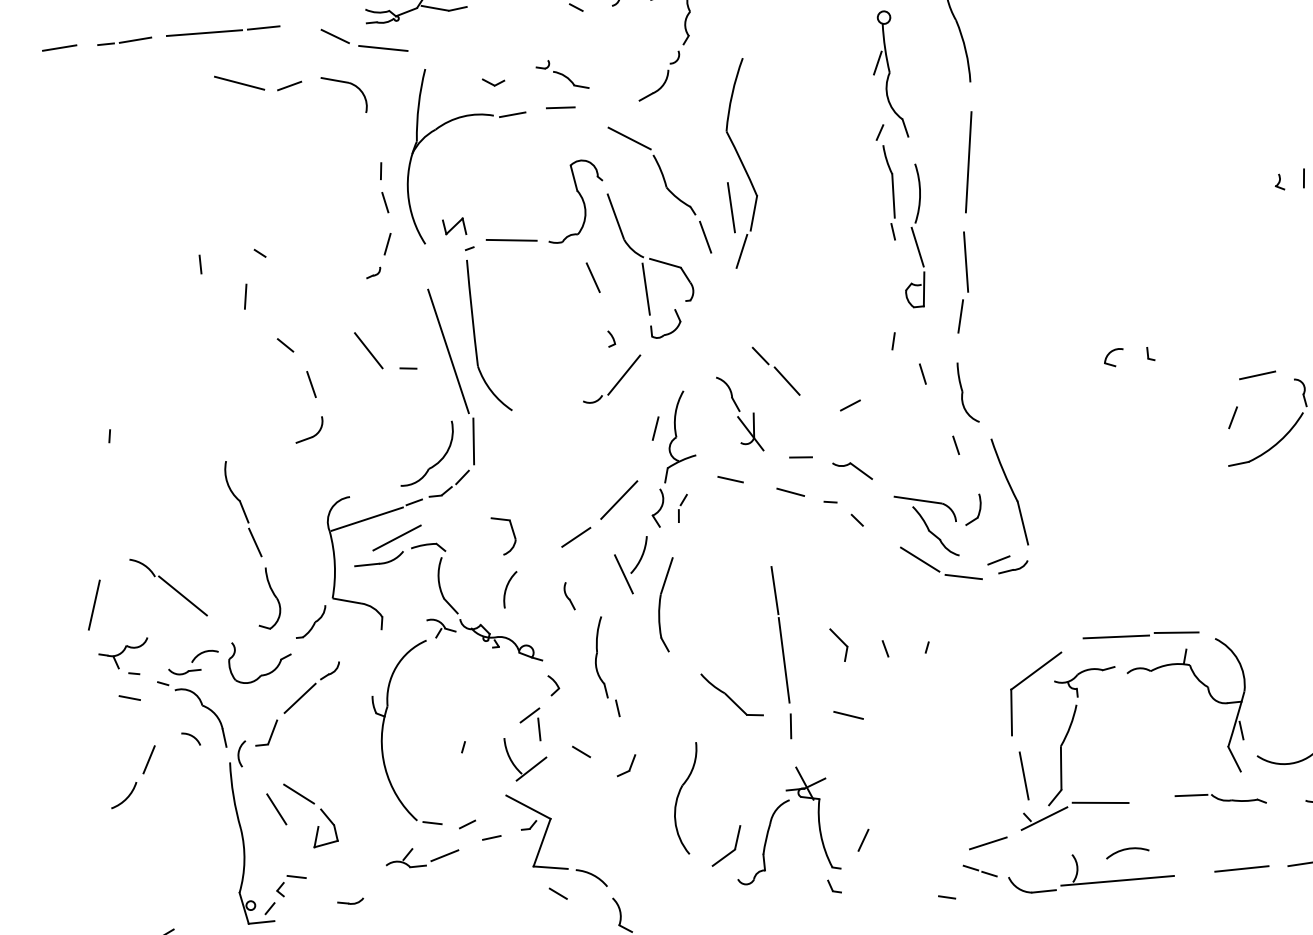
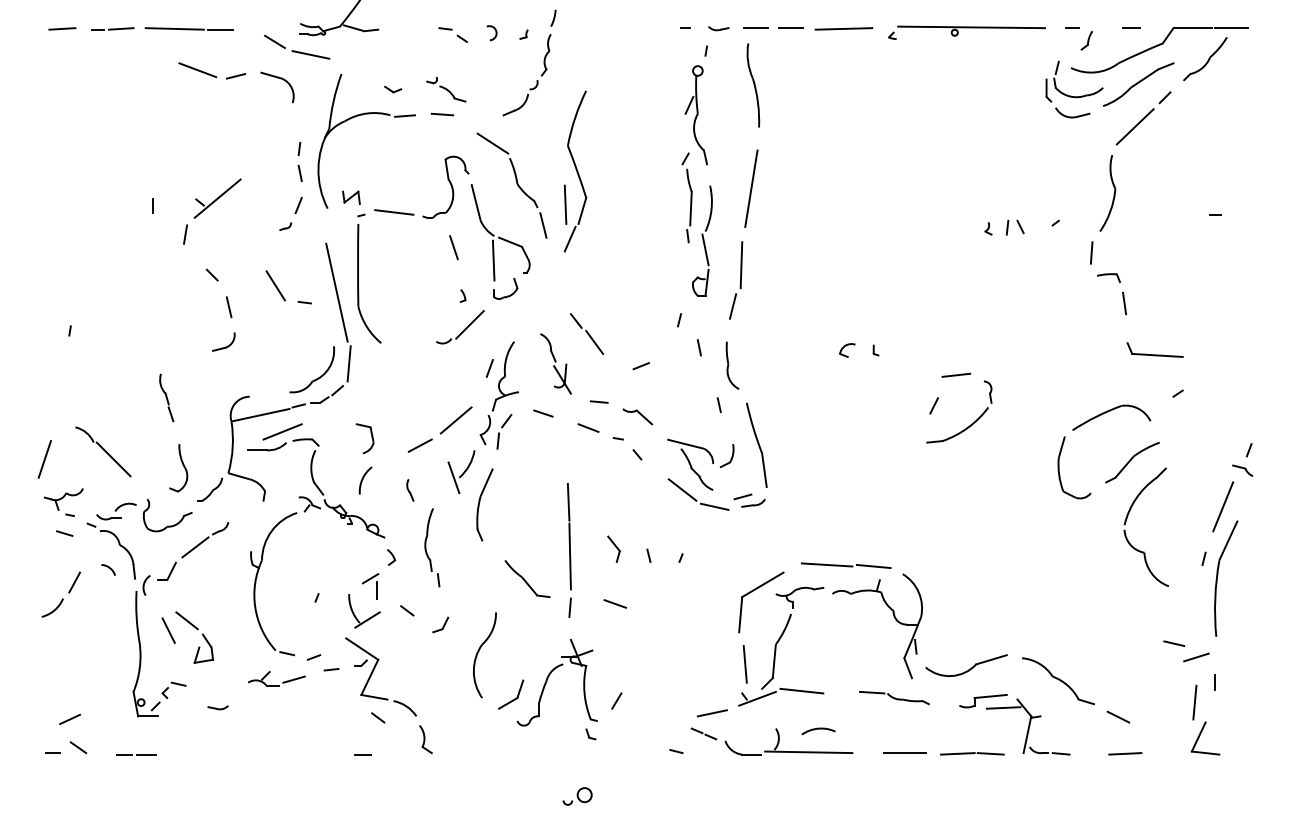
line: (282, 245) -> (217, 198), added
part: (682, 507) -> (504, 431), size x1.67
part: (242, 509) -> (166, 397), size x0.62

